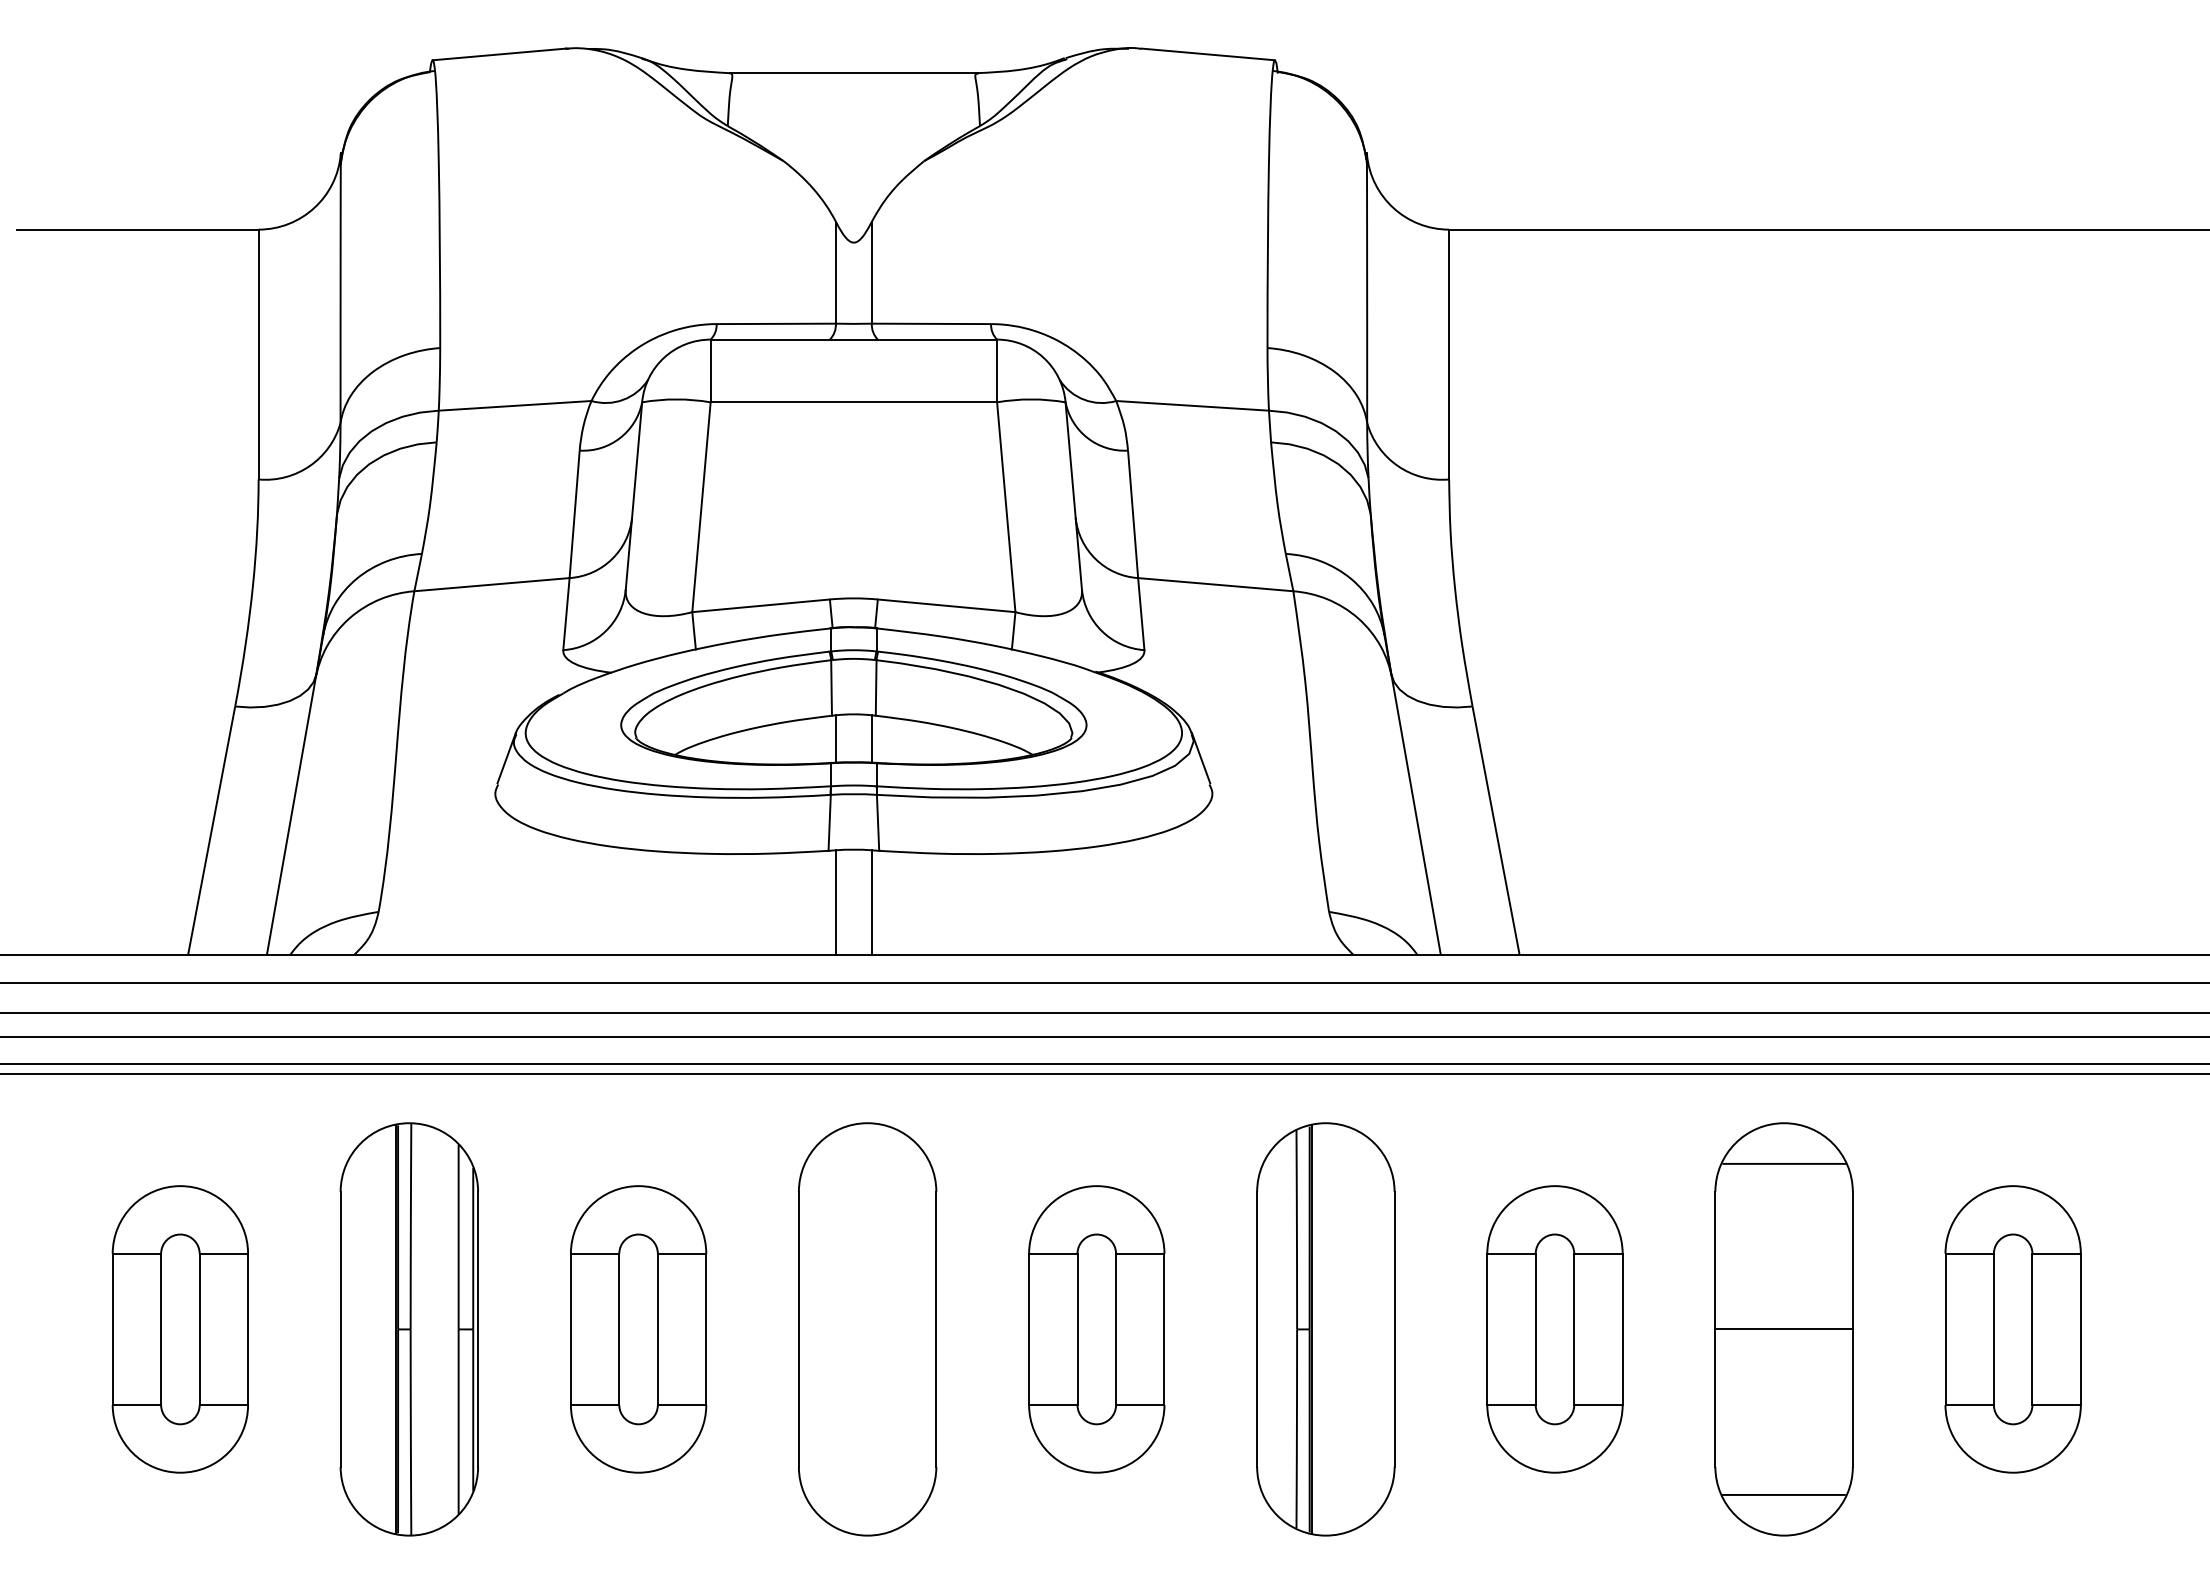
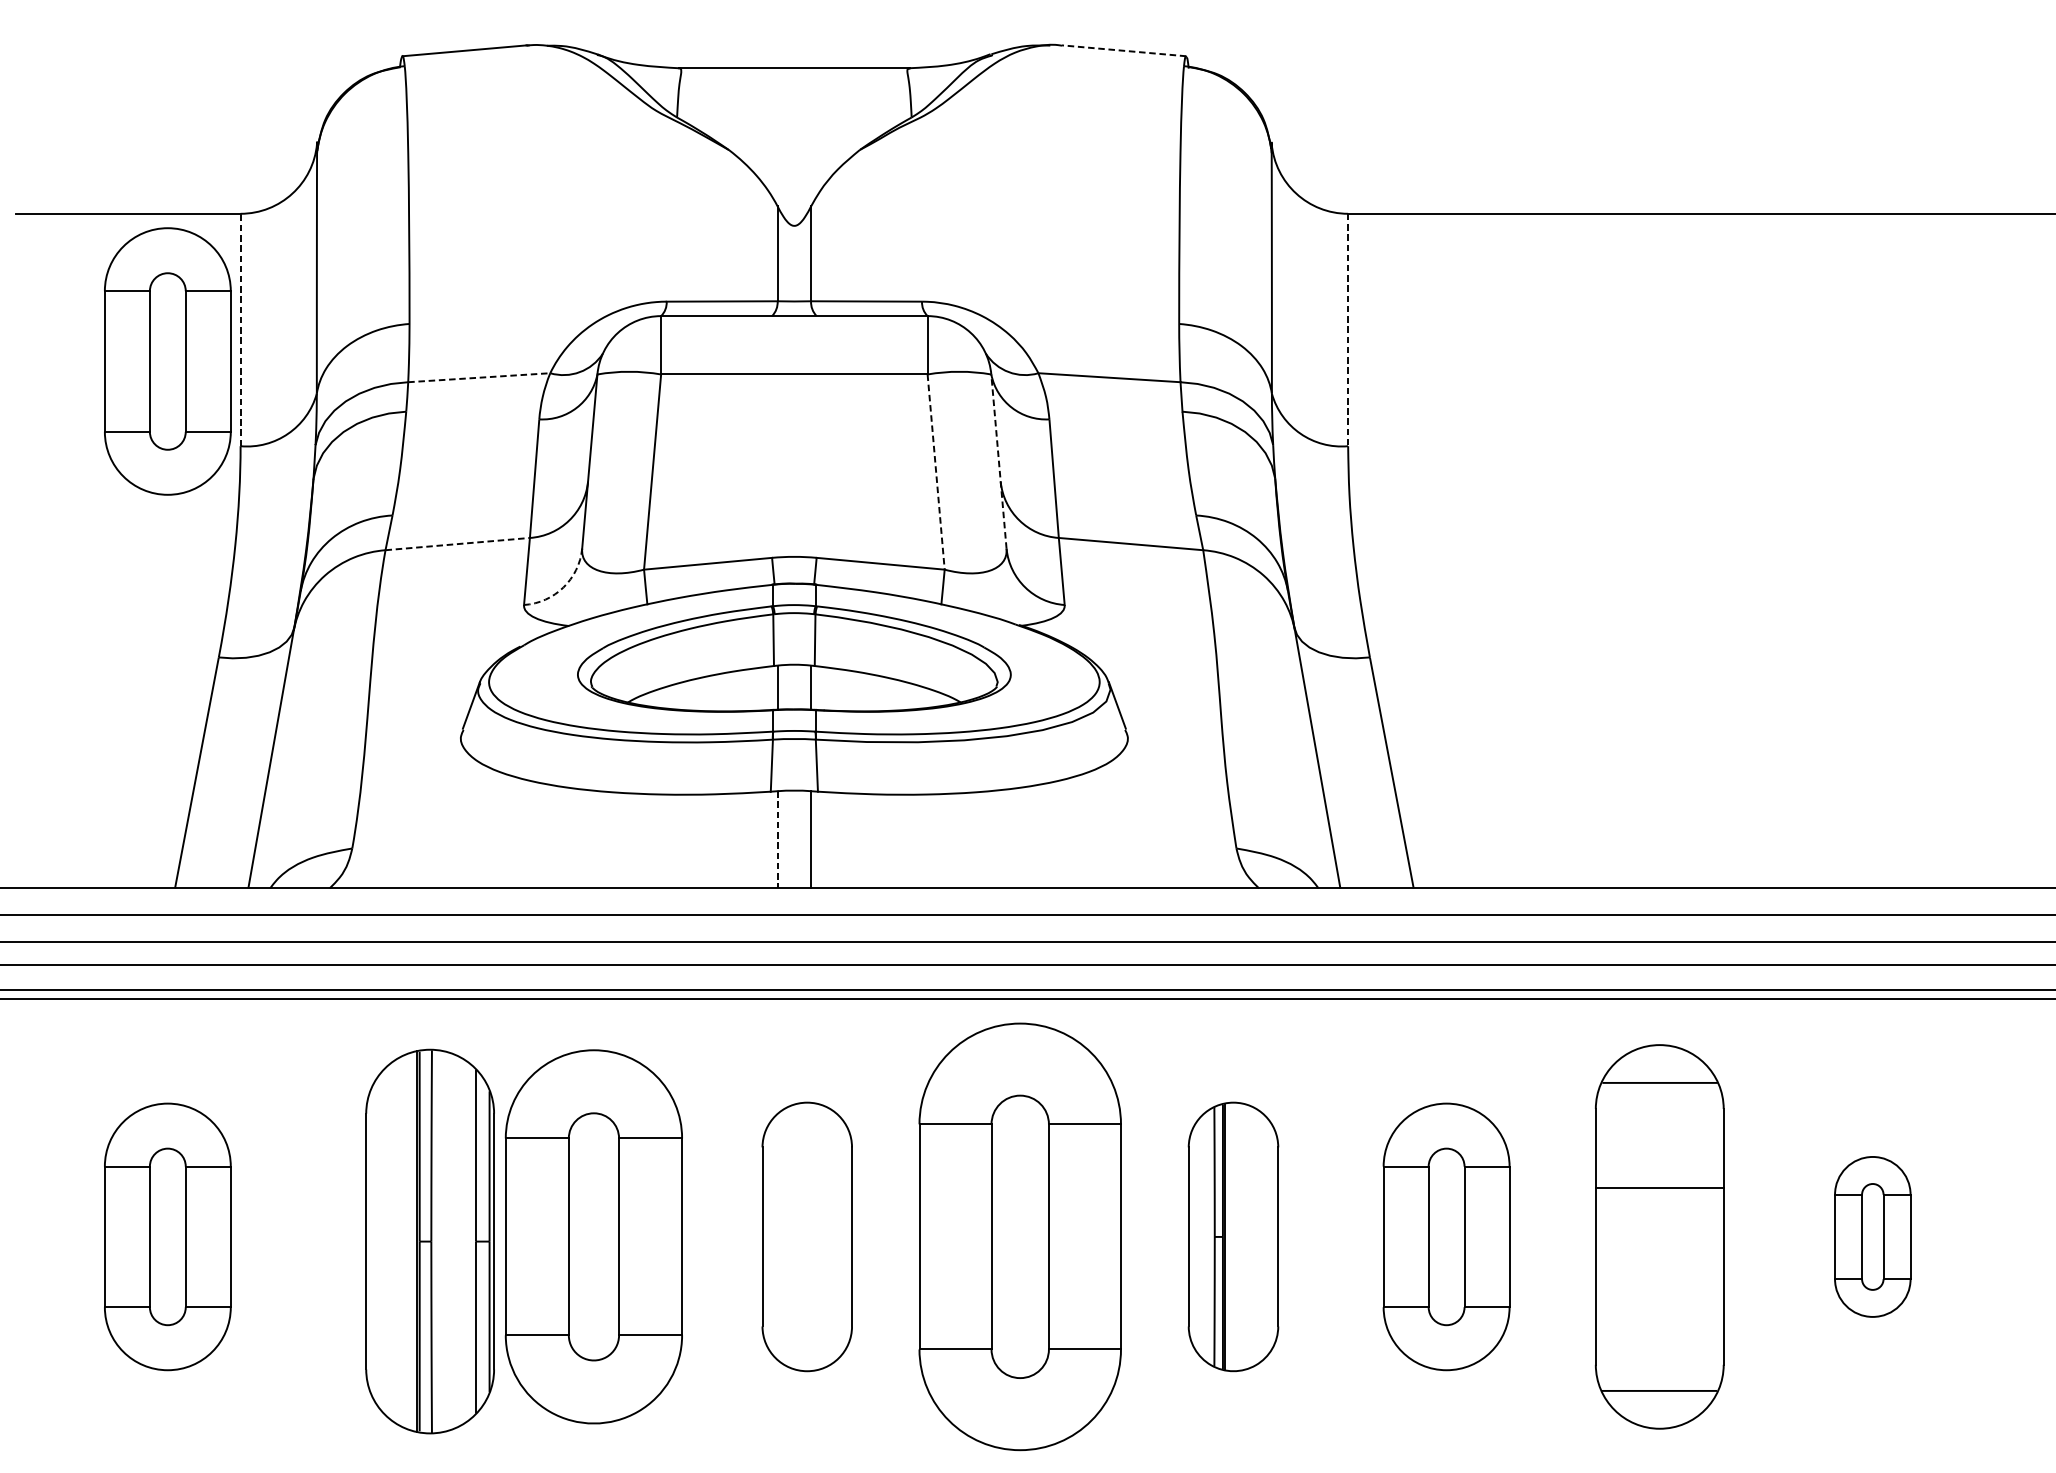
line: (1207, 54) -> (1123, 50), solid -> dashed
line: (258, 354) -> (240, 329), solid -> dashed
line: (1449, 354) -> (1348, 329), solid -> dashed
part: (179, 388) -> (167, 361), added
line: (515, 405) -> (479, 377), solid -> dashed
line: (1073, 495) -> (998, 461), solid -> dashed
line: (1006, 507) -> (936, 472), solid -> dashed
line: (492, 584) -> (458, 543), solid -> dashed
arc: (605, 631) -> (563, 587), solid -> dashed
line: (835, 903) -> (777, 840), solid -> dashed
part: (408, 1329) -> (429, 1241), moved
part: (638, 1329) -> (594, 1237), size x1.4
part: (867, 1329) -> (807, 1237), size x0.7
part: (1096, 1329) -> (1020, 1237), size x1.6
part: (1325, 1329) -> (1233, 1237), size x0.7
line: (1783, 1329) -> (1659, 1187), moved
part: (2012, 1329) -> (1872, 1237), size x0.6

